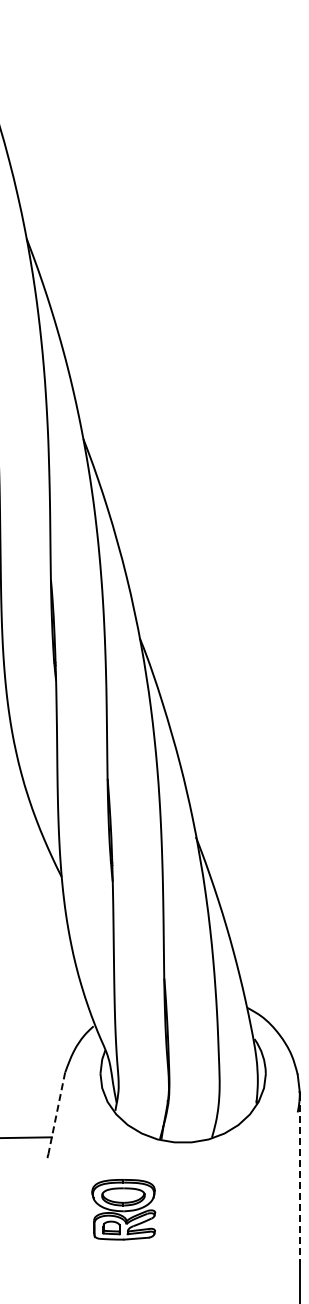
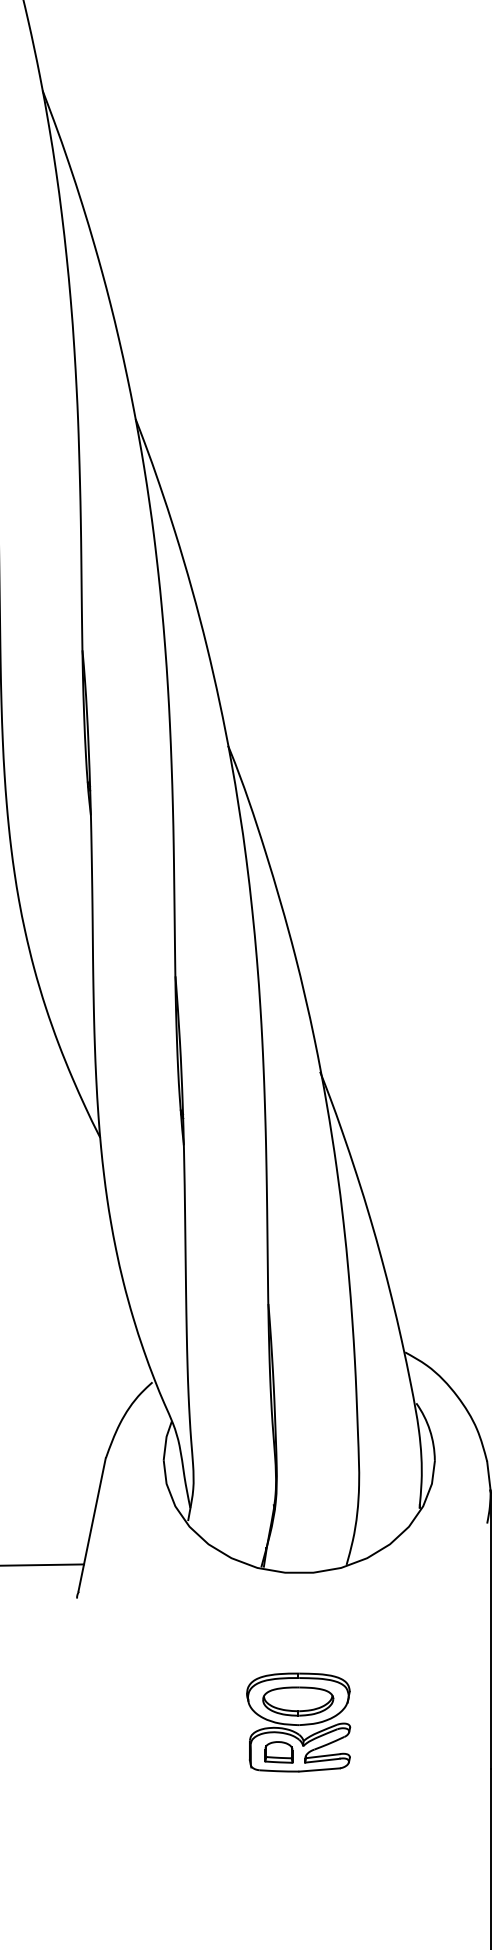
line: (56, 1113) -> (91, 1525), dashed -> solid
line: (299, 1178) -> (490, 1631), dashed -> solid
part: (123, 1209) -> (298, 1722), moved

